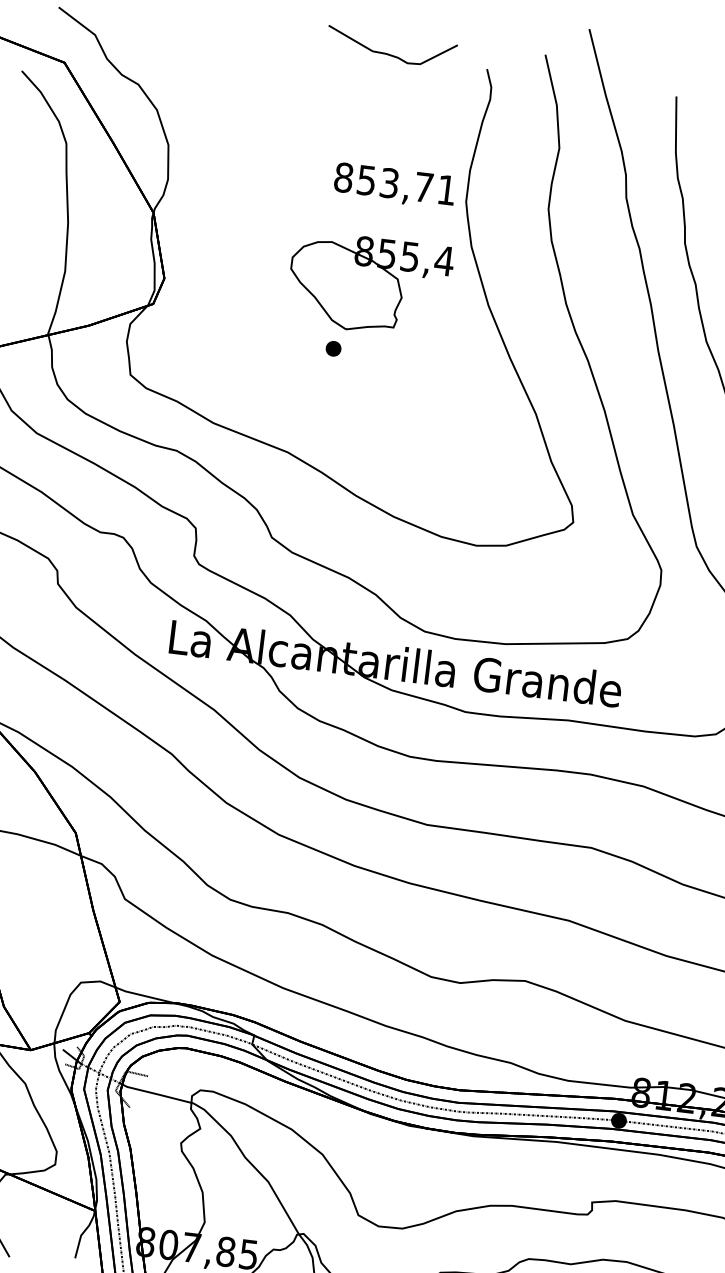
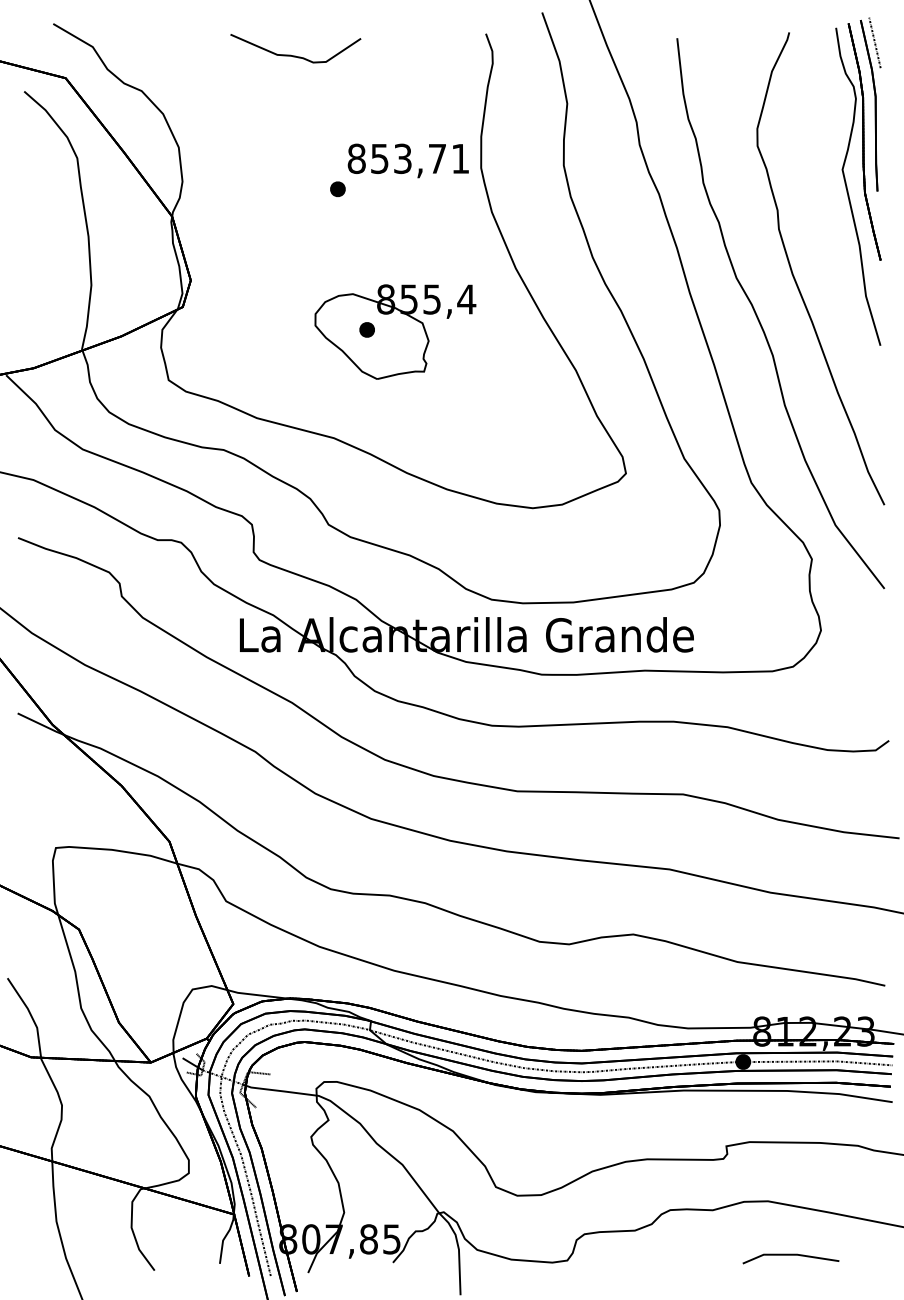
curve: (390, 54) -> (295, 55), moved
part: (320, 205) -> (337, 189), added
part: (369, 284) -> (395, 331), moved

